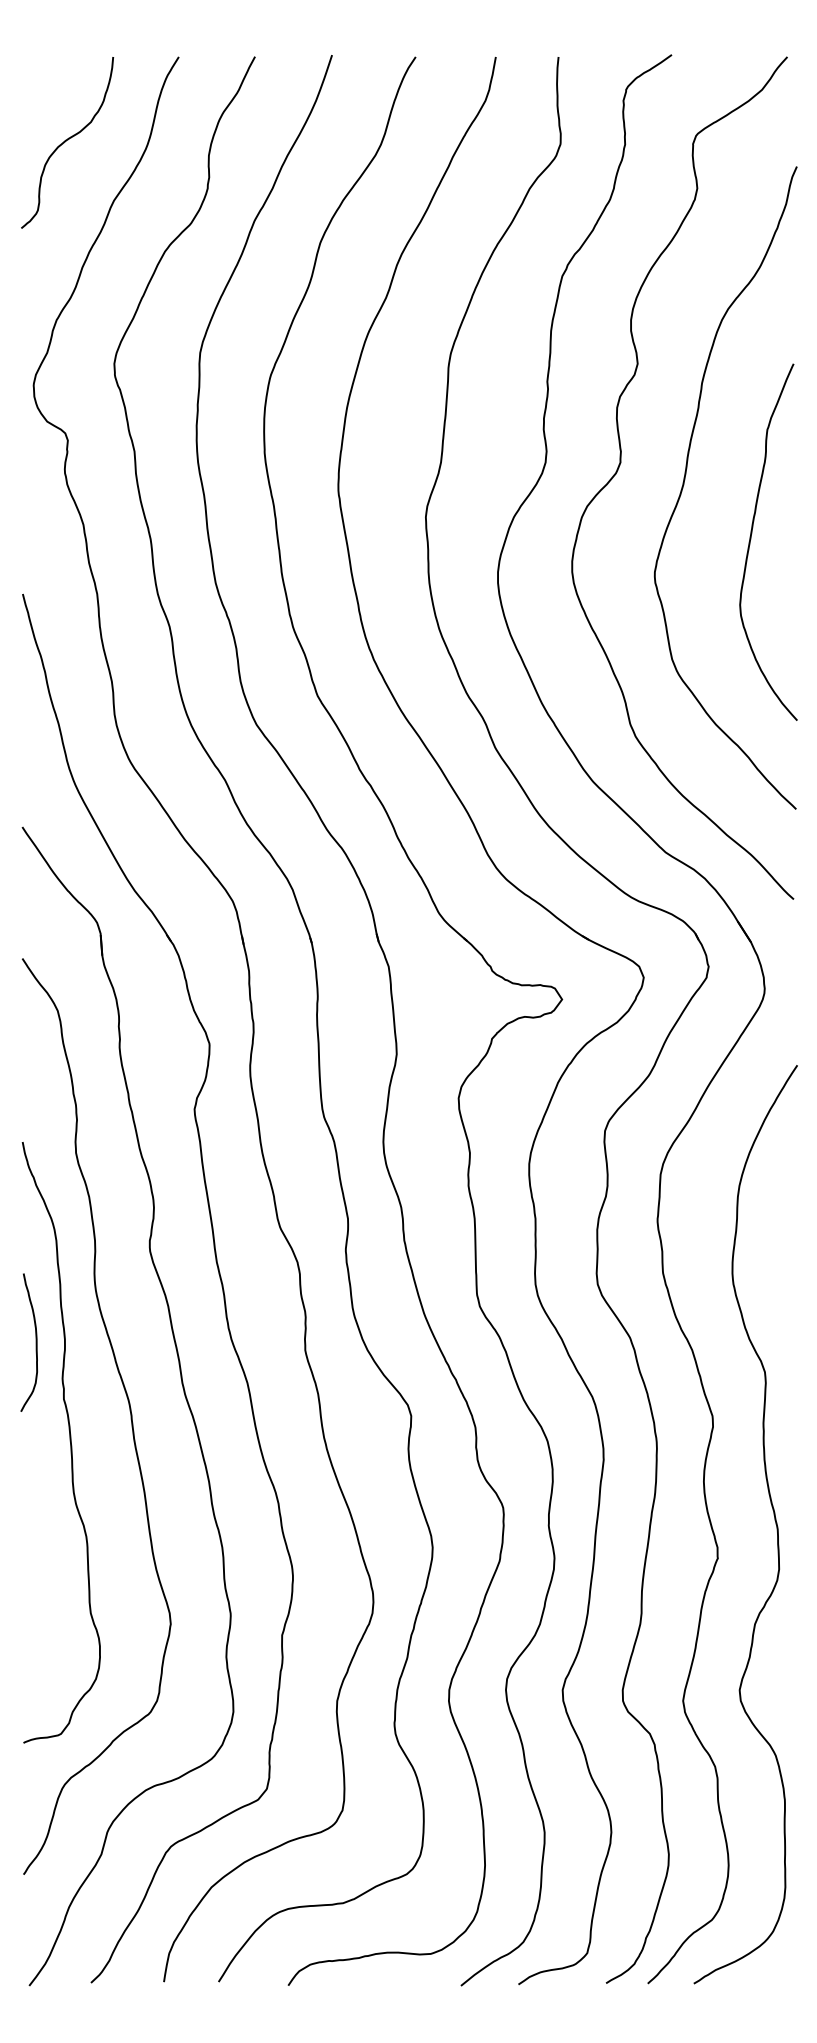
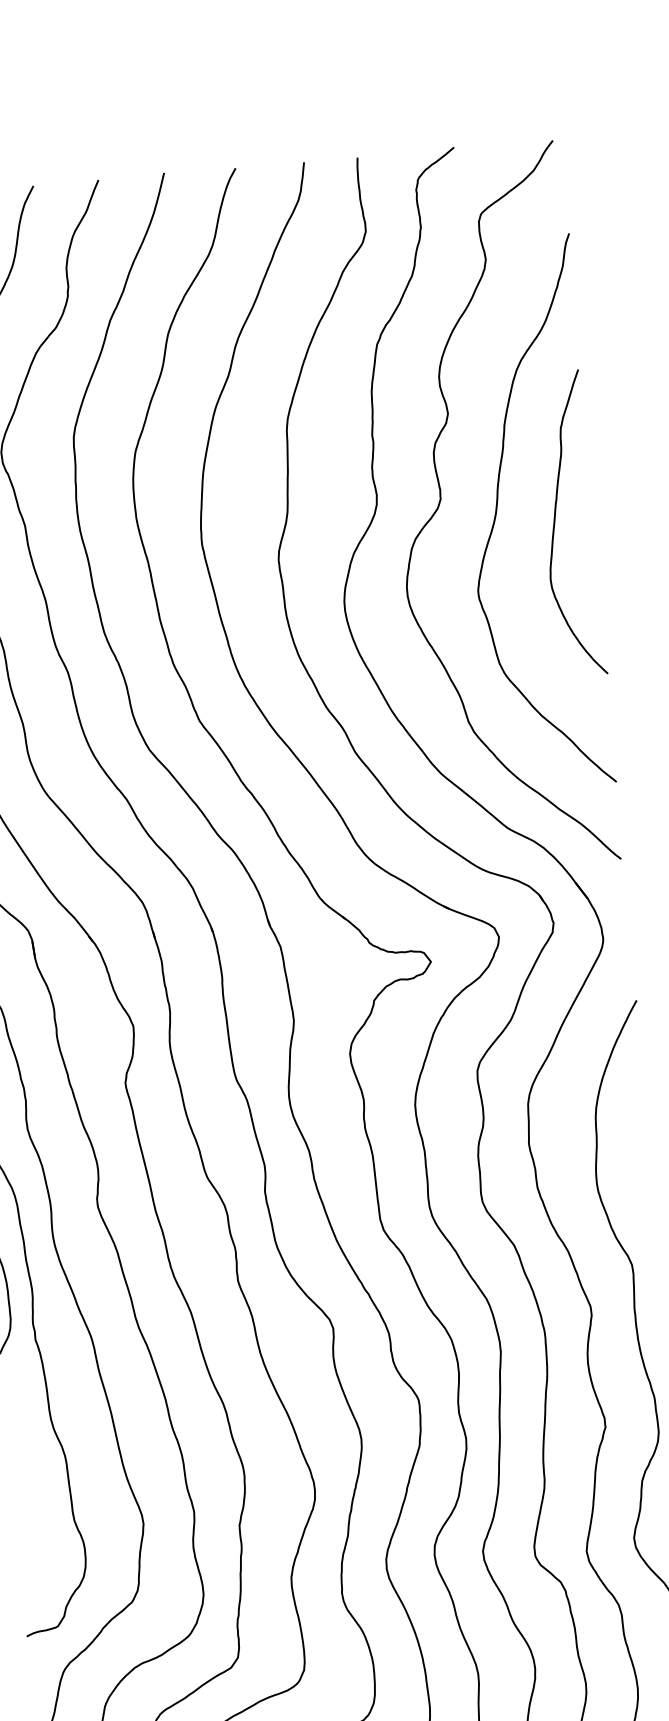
curve: (751, 539) -> (555, 522), moved

